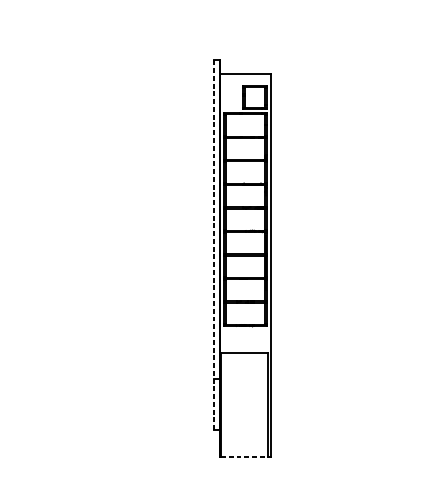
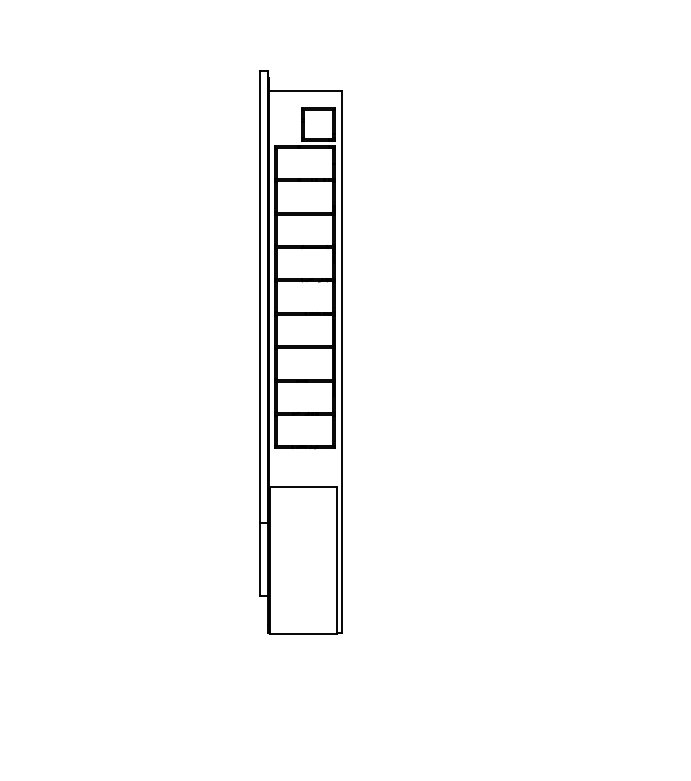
line: (214, 244) -> (260, 332), dashed -> solid
line: (245, 456) -> (304, 633), dashed -> solid

